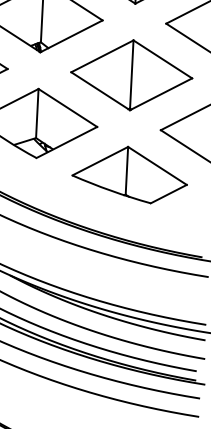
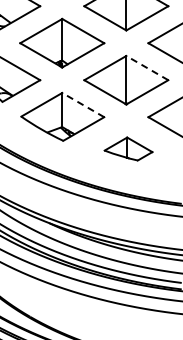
line: (161, 58) -> (146, 67), solid -> dashed
line: (66, 107) -> (82, 104), solid -> dashed
part: (129, 173) -> (128, 148), size x0.6

